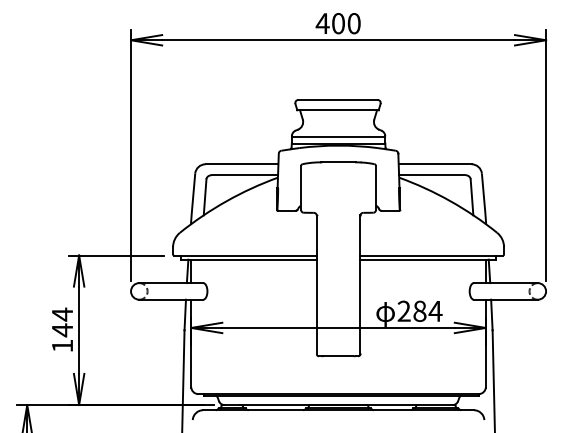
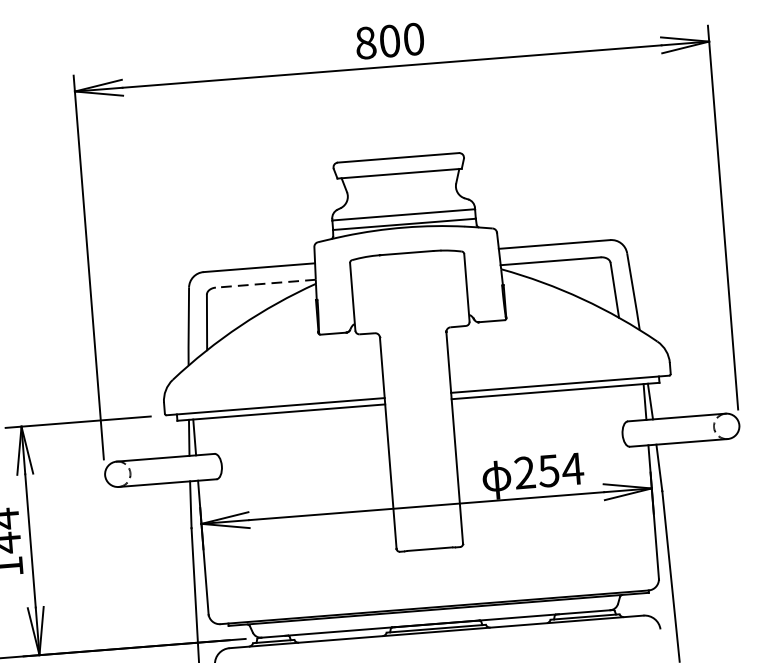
text: (322, 23) -> (365, 42), 400 -> 800
line: (245, 175) -> (266, 284), solid -> dashed
text: (419, 310) -> (548, 469), 284 -> 254

